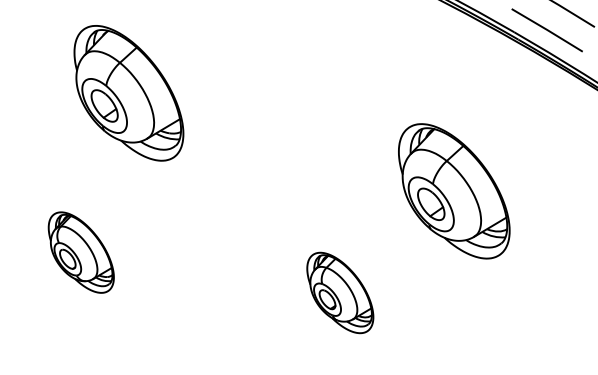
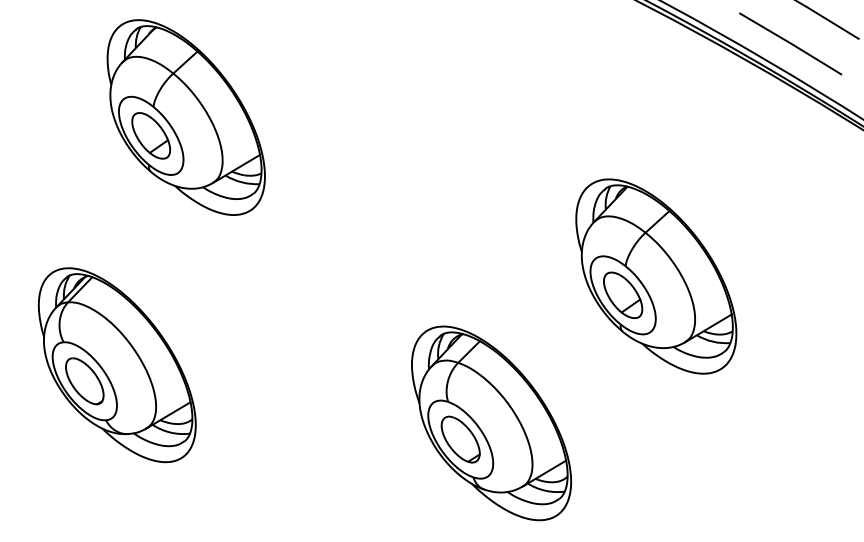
part: (128, 93) -> (185, 117), moved
part: (81, 252) -> (117, 364), size x1.67
part: (340, 292) -> (491, 422), size x1.67

